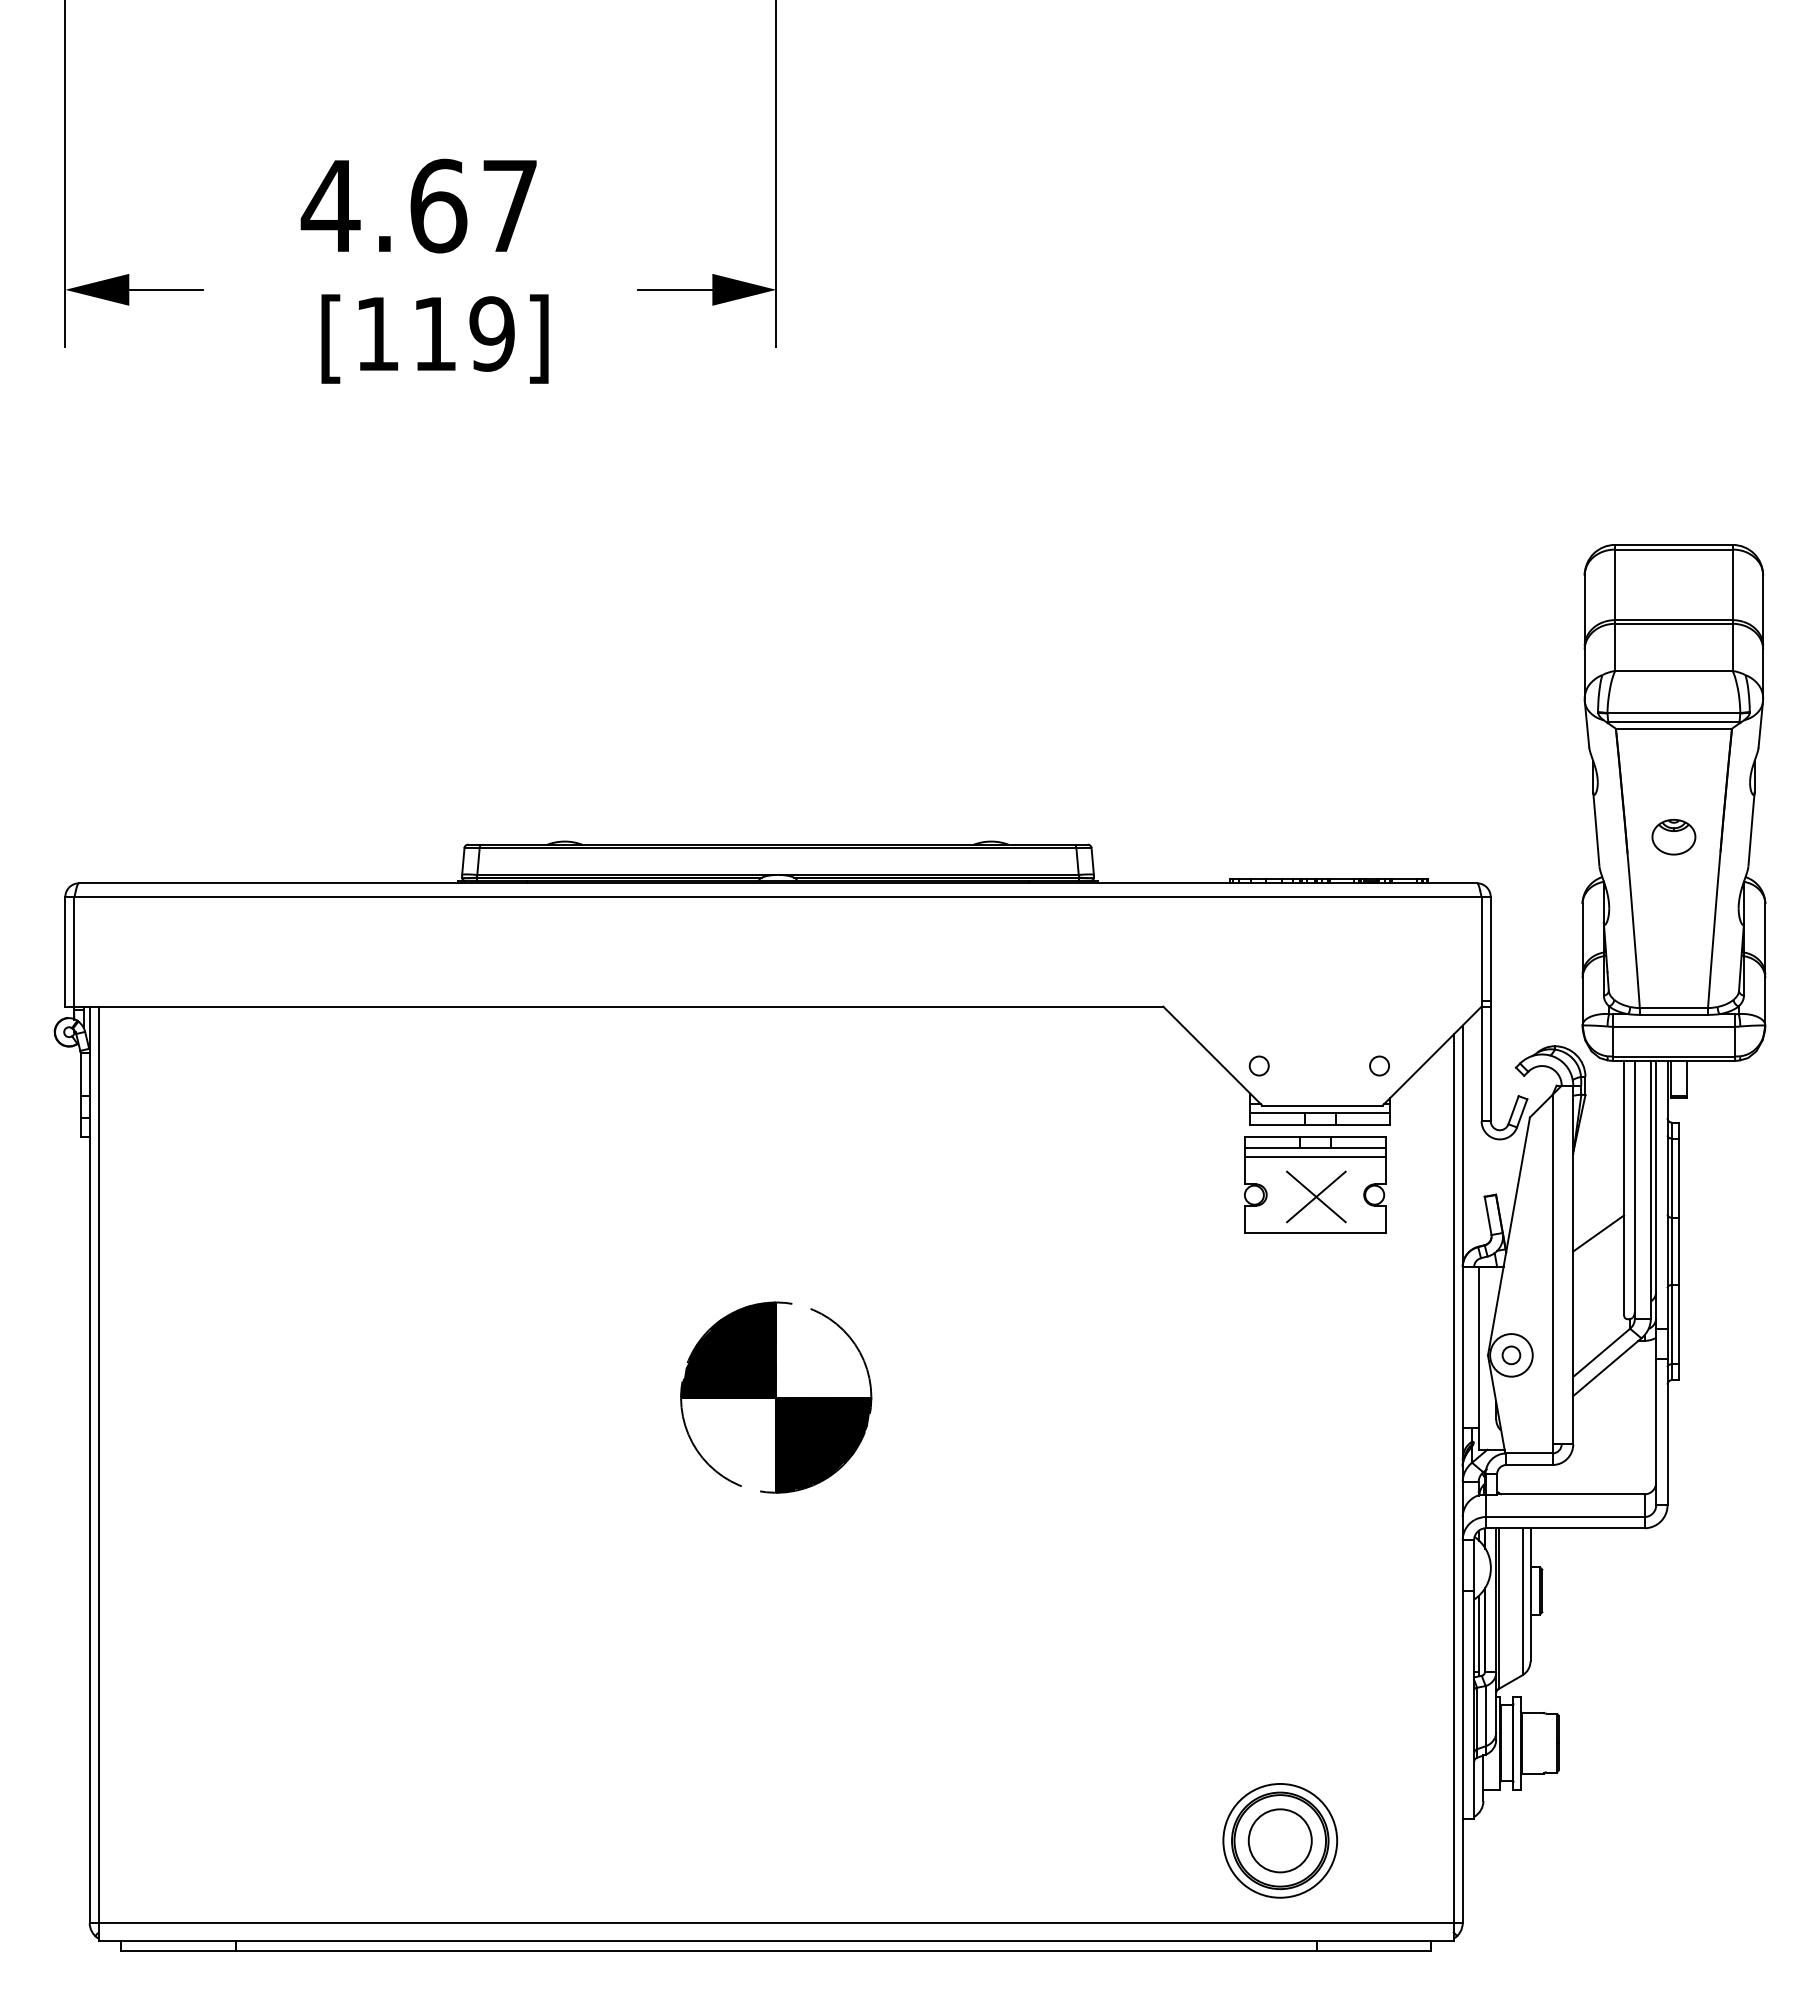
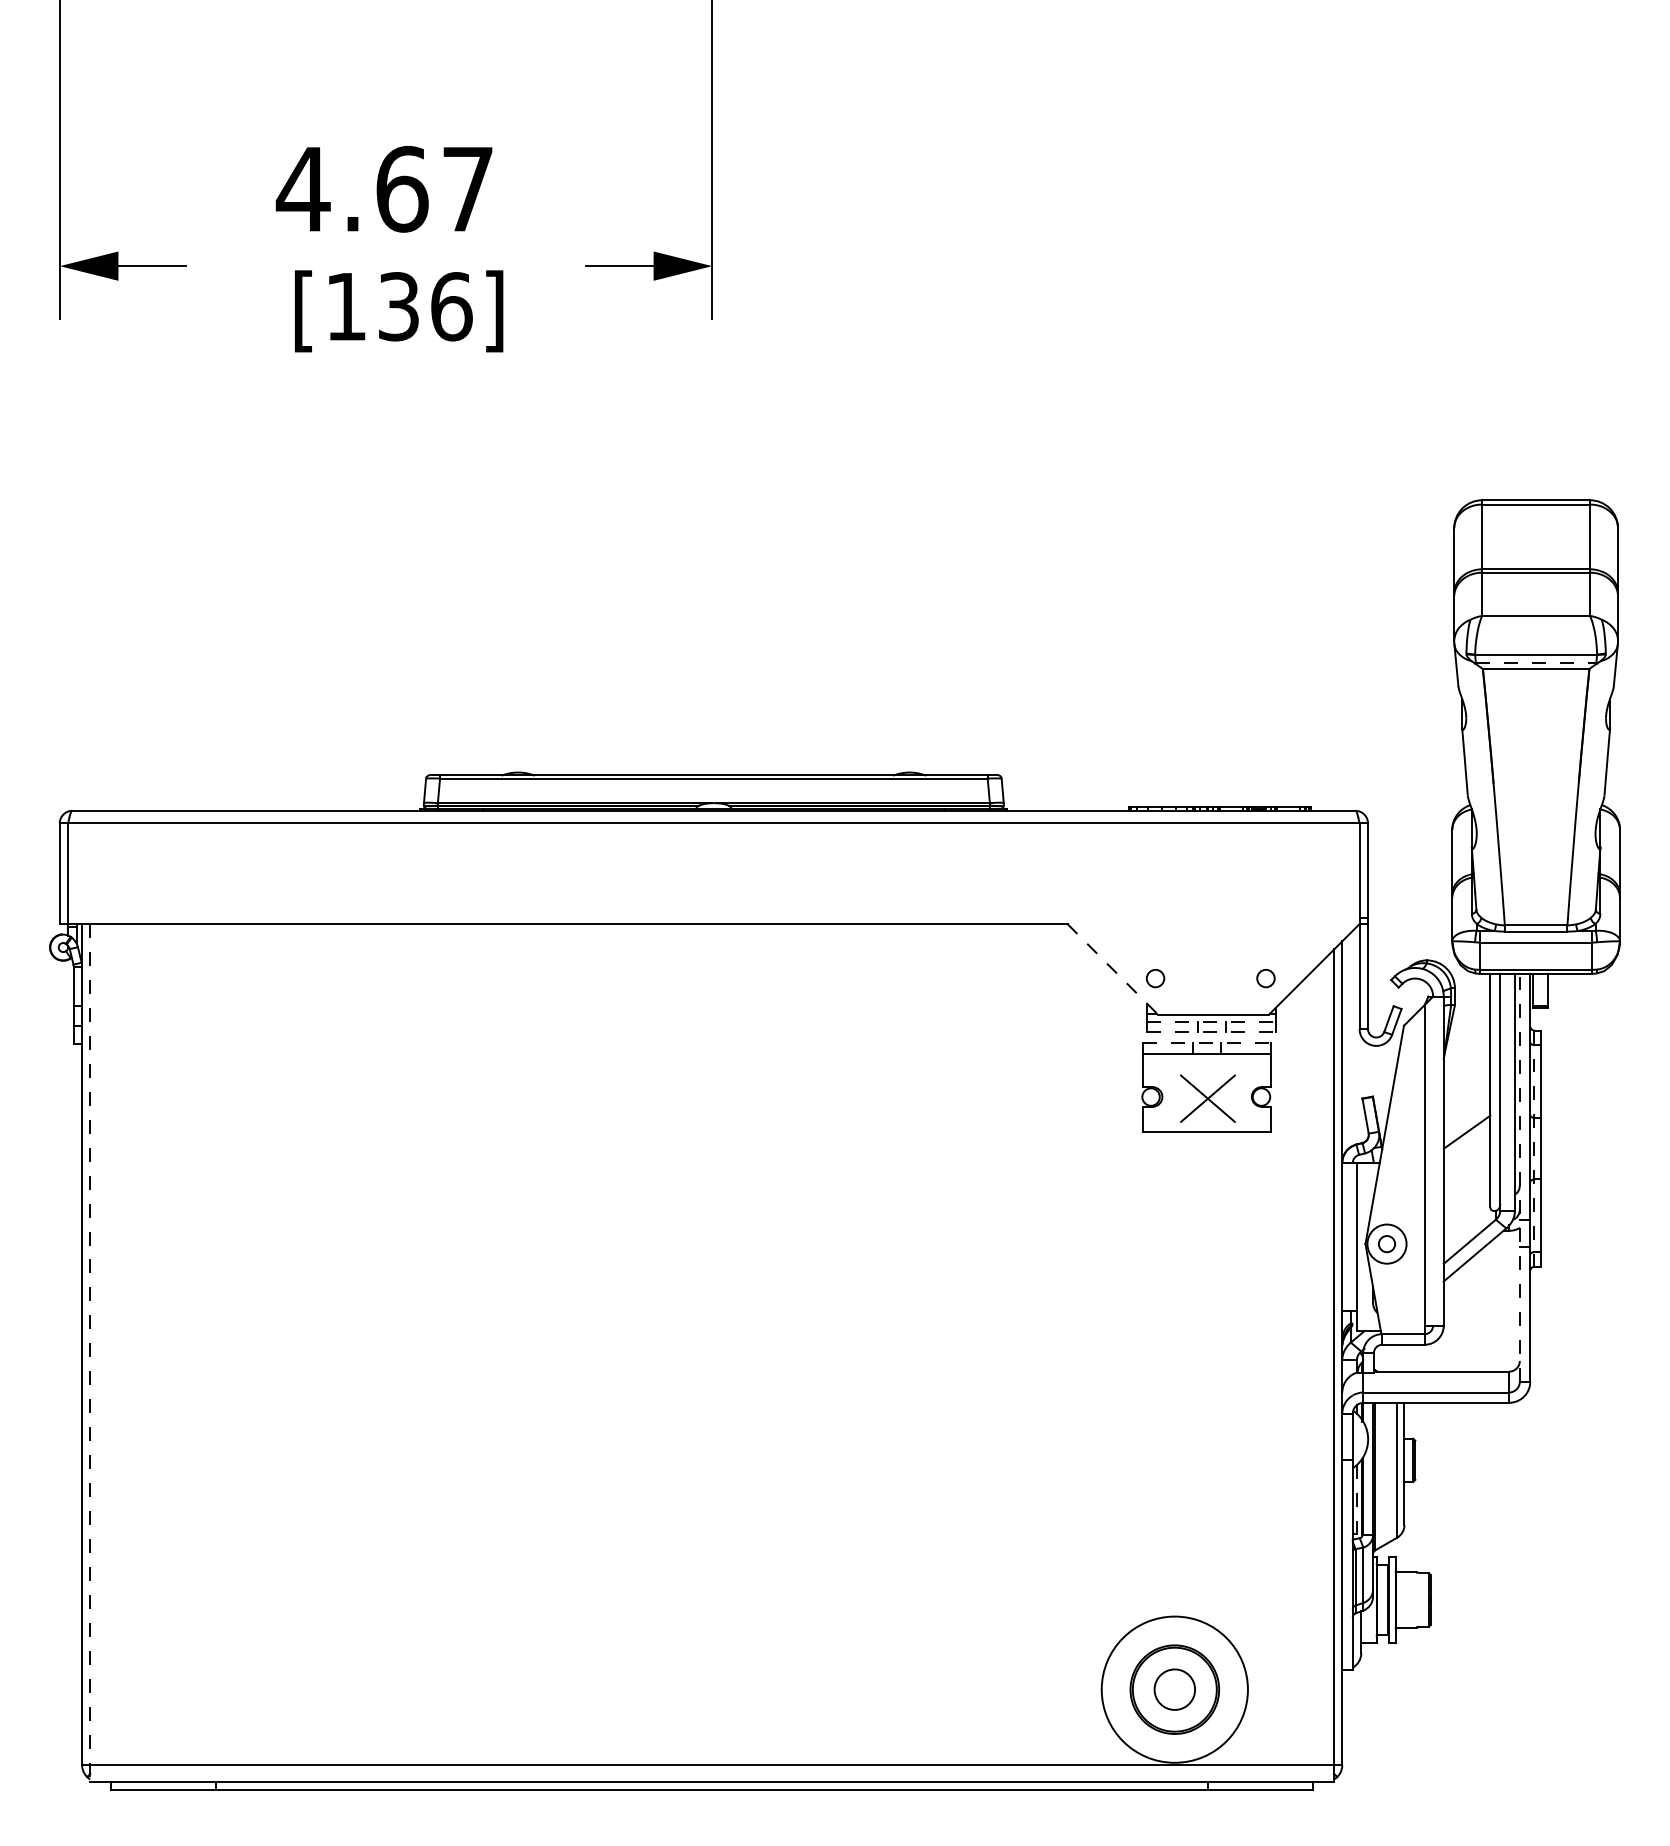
text: (464, 333) -> (426, 306), [119] -> [136]
line: (1673, 722) -> (1535, 663), solid -> dashed
part: (1673, 837) -> (1535, 768), removed
line: (1212, 1056) -> (1112, 969), solid -> dashed
line: (1320, 1113) -> (1211, 1022), solid -> dashed
line: (1320, 1124) -> (1211, 1032), solid -> dashed
line: (1315, 1136) -> (1207, 1043), solid -> dashed
line: (1315, 1156) -> (1207, 1061), removed
line: (1672, 1251) -> (1534, 1148), solid -> dashed
line: (1656, 1282) -> (1520, 1177), solid -> dashed
part: (776, 1397) -> (712, 1282), removed
line: (98, 1474) -> (90, 1353), solid -> dashed
line: (1478, 1635) -> (1356, 1501), solid -> dashed
circle: (1279, 1840) -> (1174, 1689), size x0.7
circle: (1280, 1840) -> (1175, 1689), size x1.4

